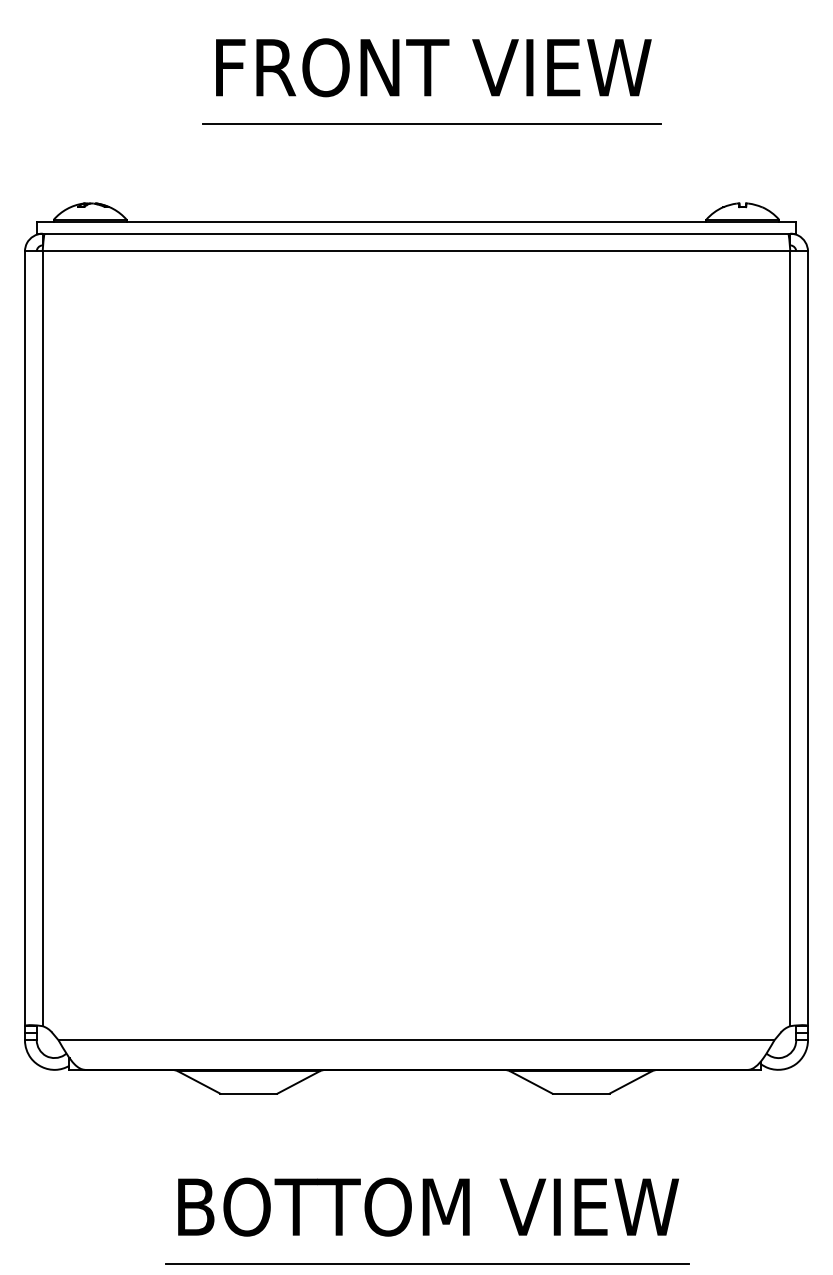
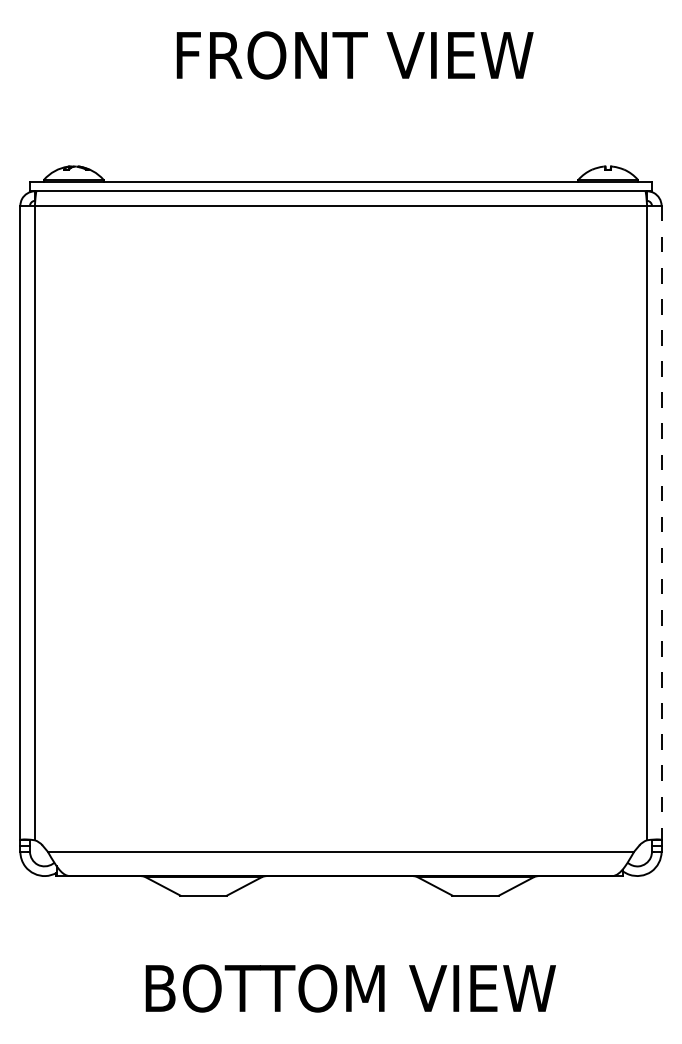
line: (432, 124) -> (354, 101), removed
line: (808, 639) -> (662, 523), solid -> dashed
line: (427, 1263) -> (350, 1034), removed

